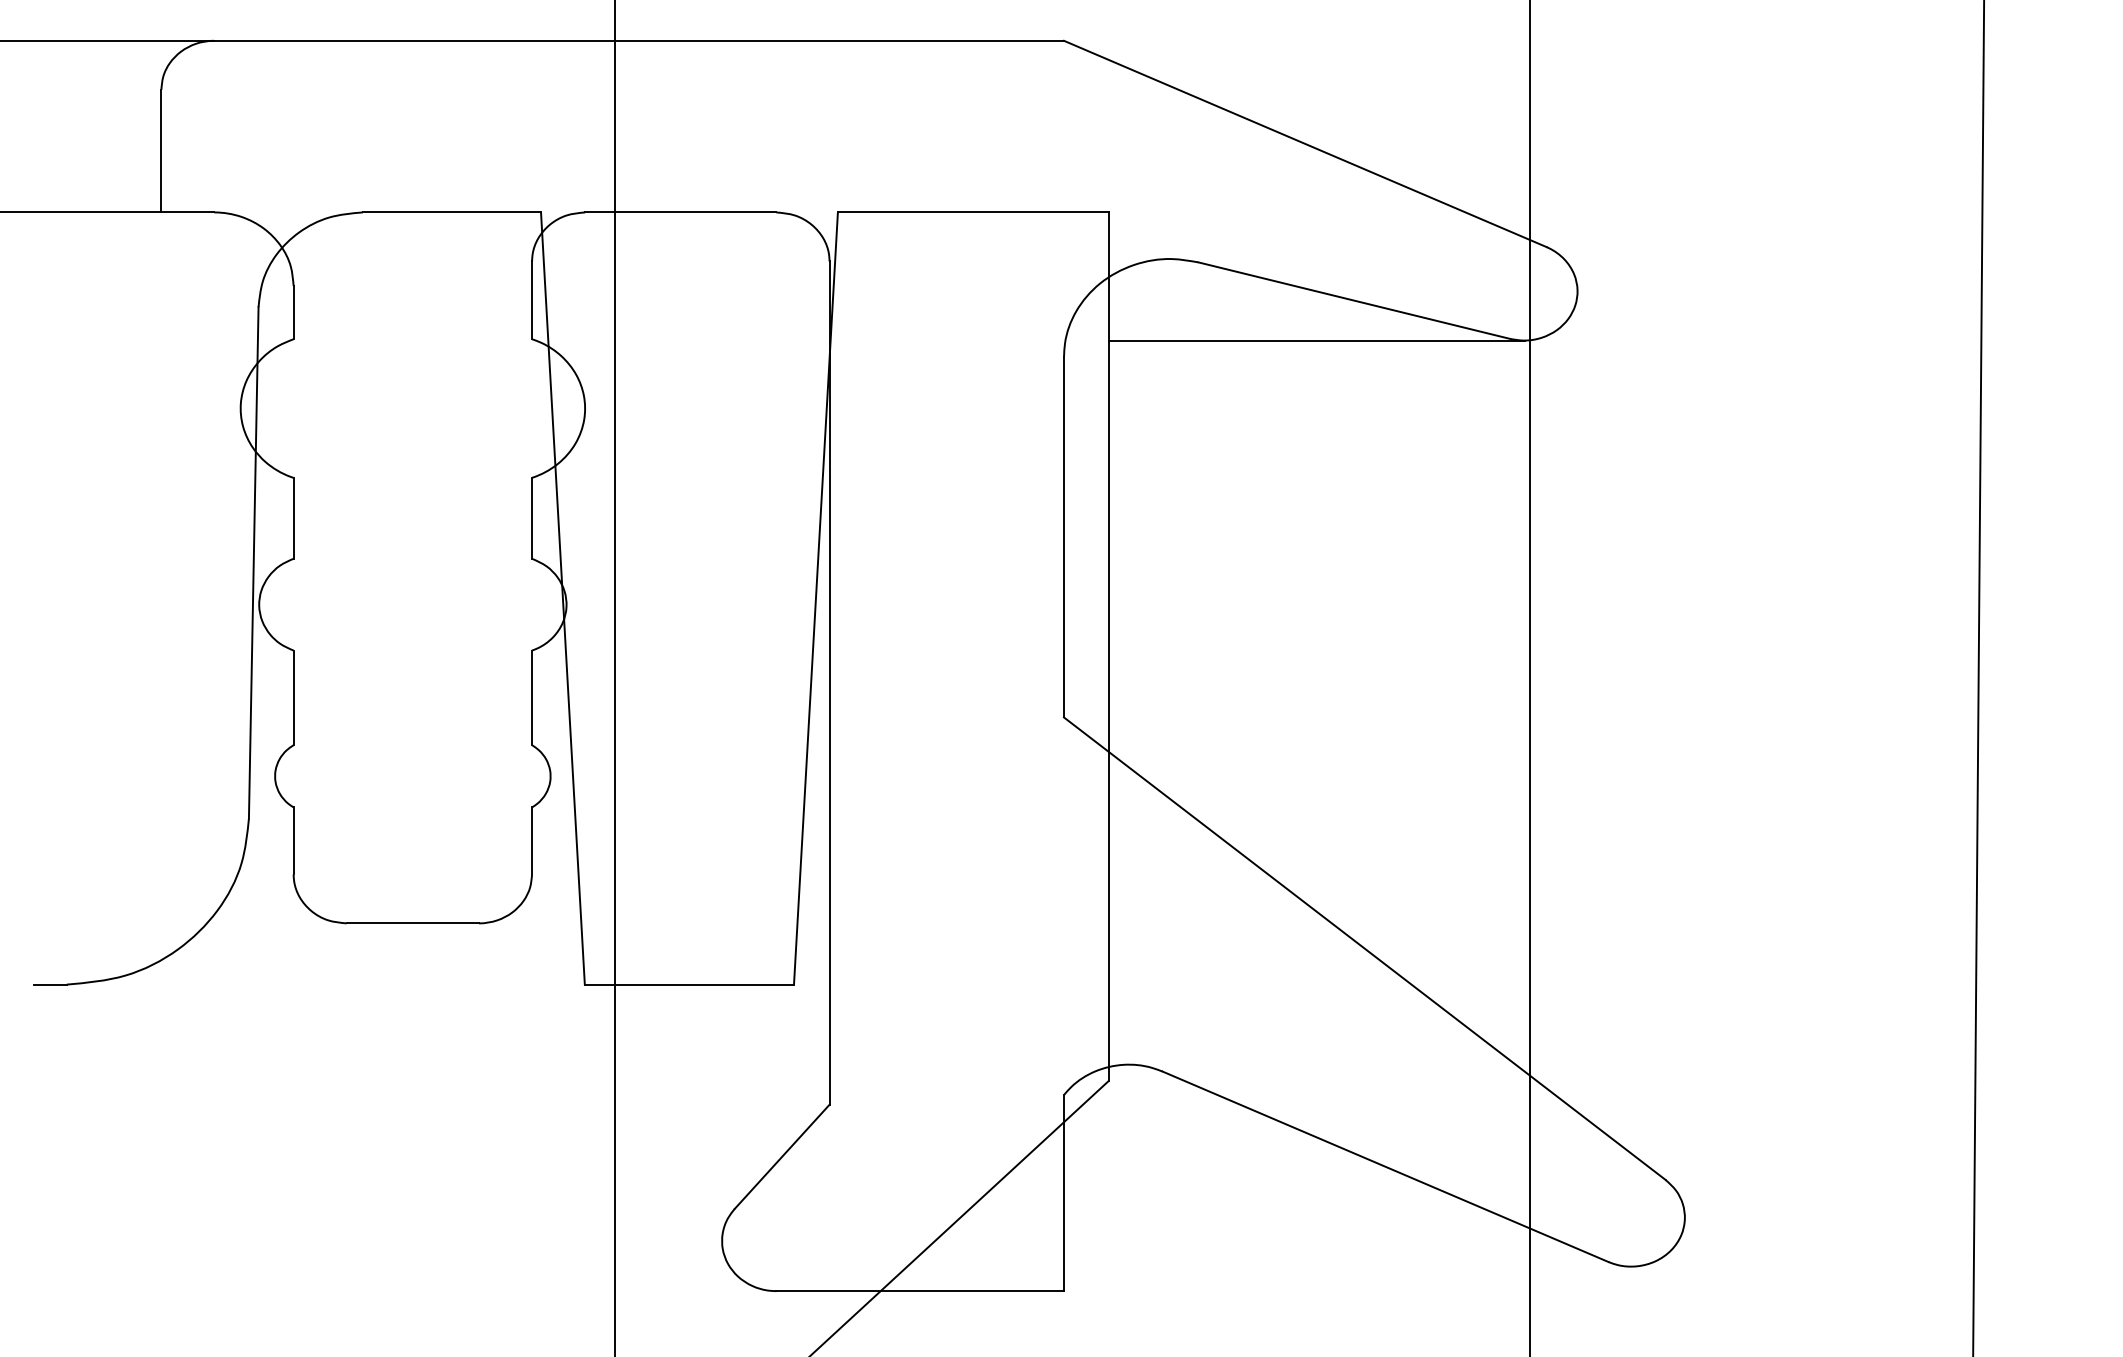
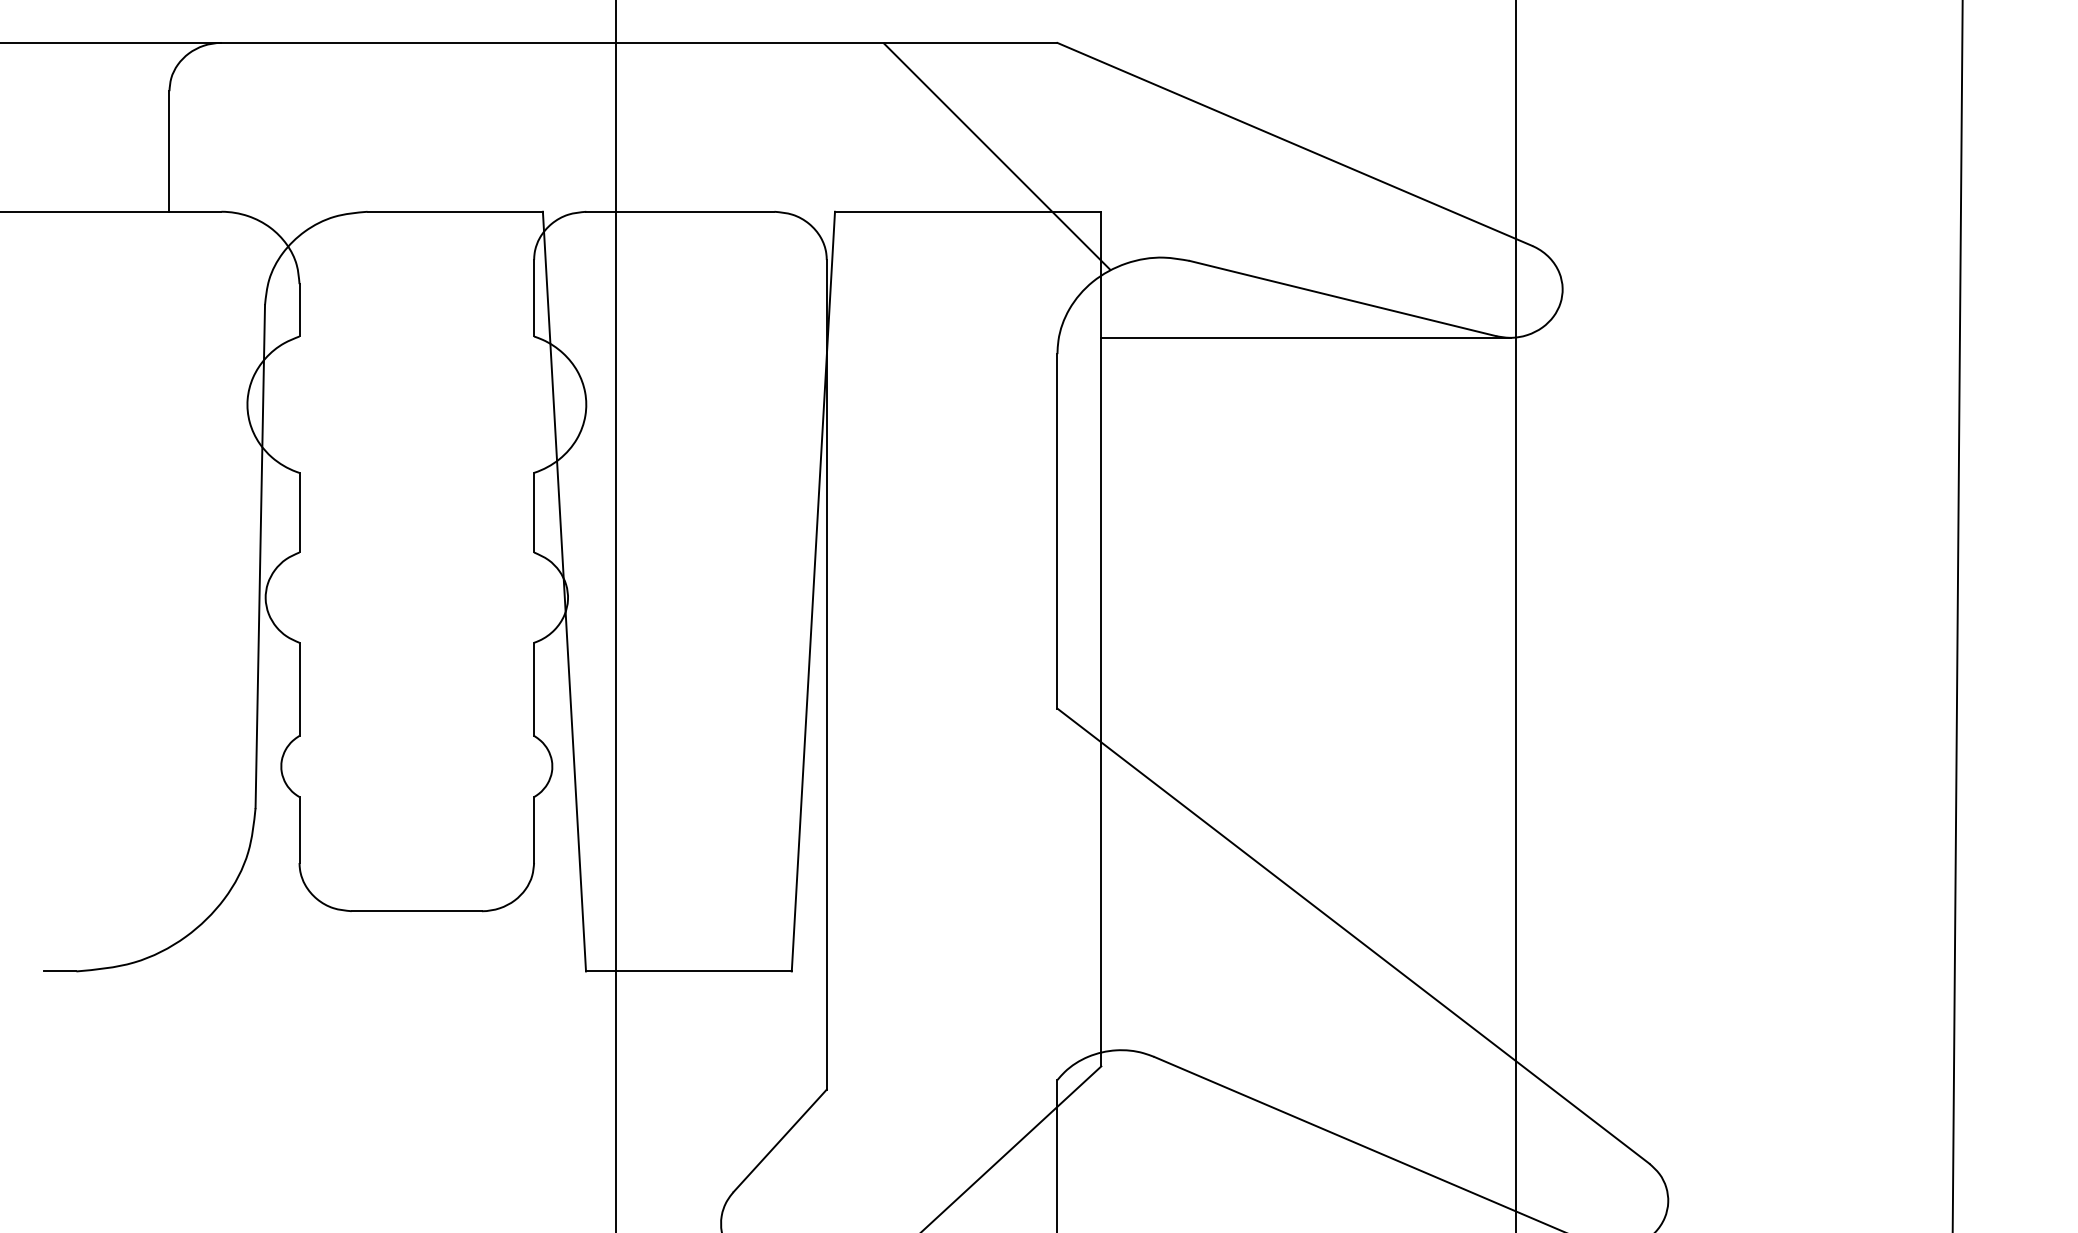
hatch: (1002, 155) -> (996, 155), added

